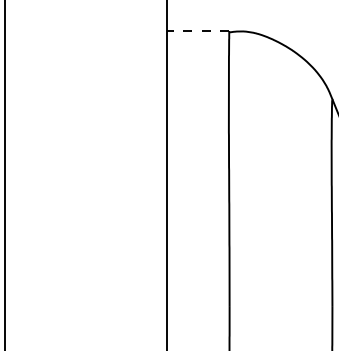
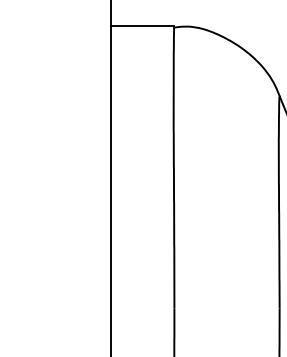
line: (198, 31) -> (142, 26), dashed -> solid

